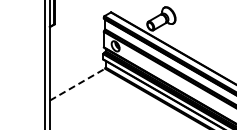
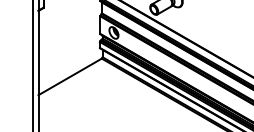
line: (77, 84) -> (70, 76), dashed -> solid

